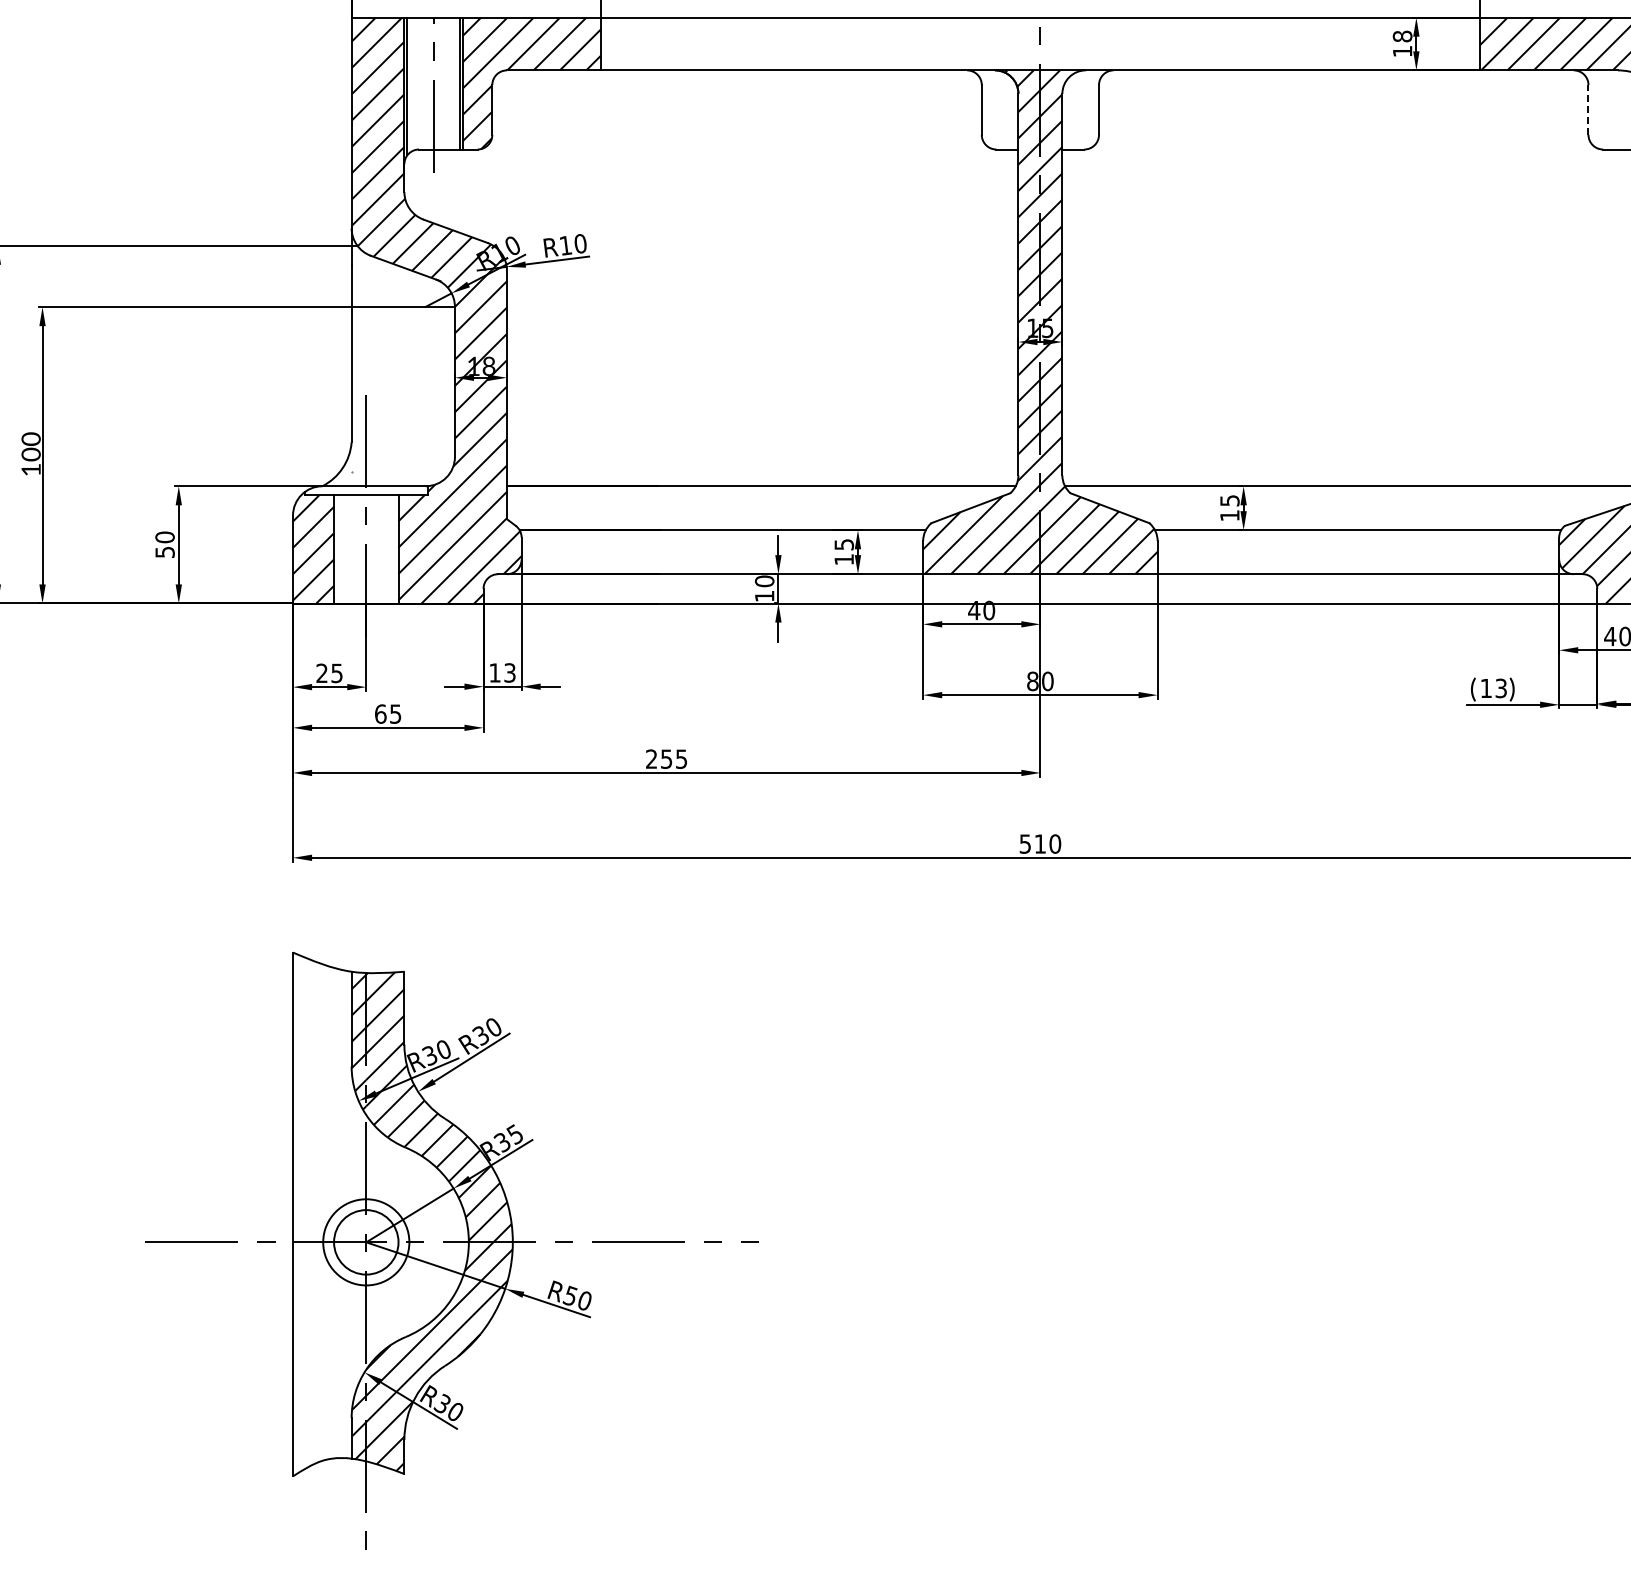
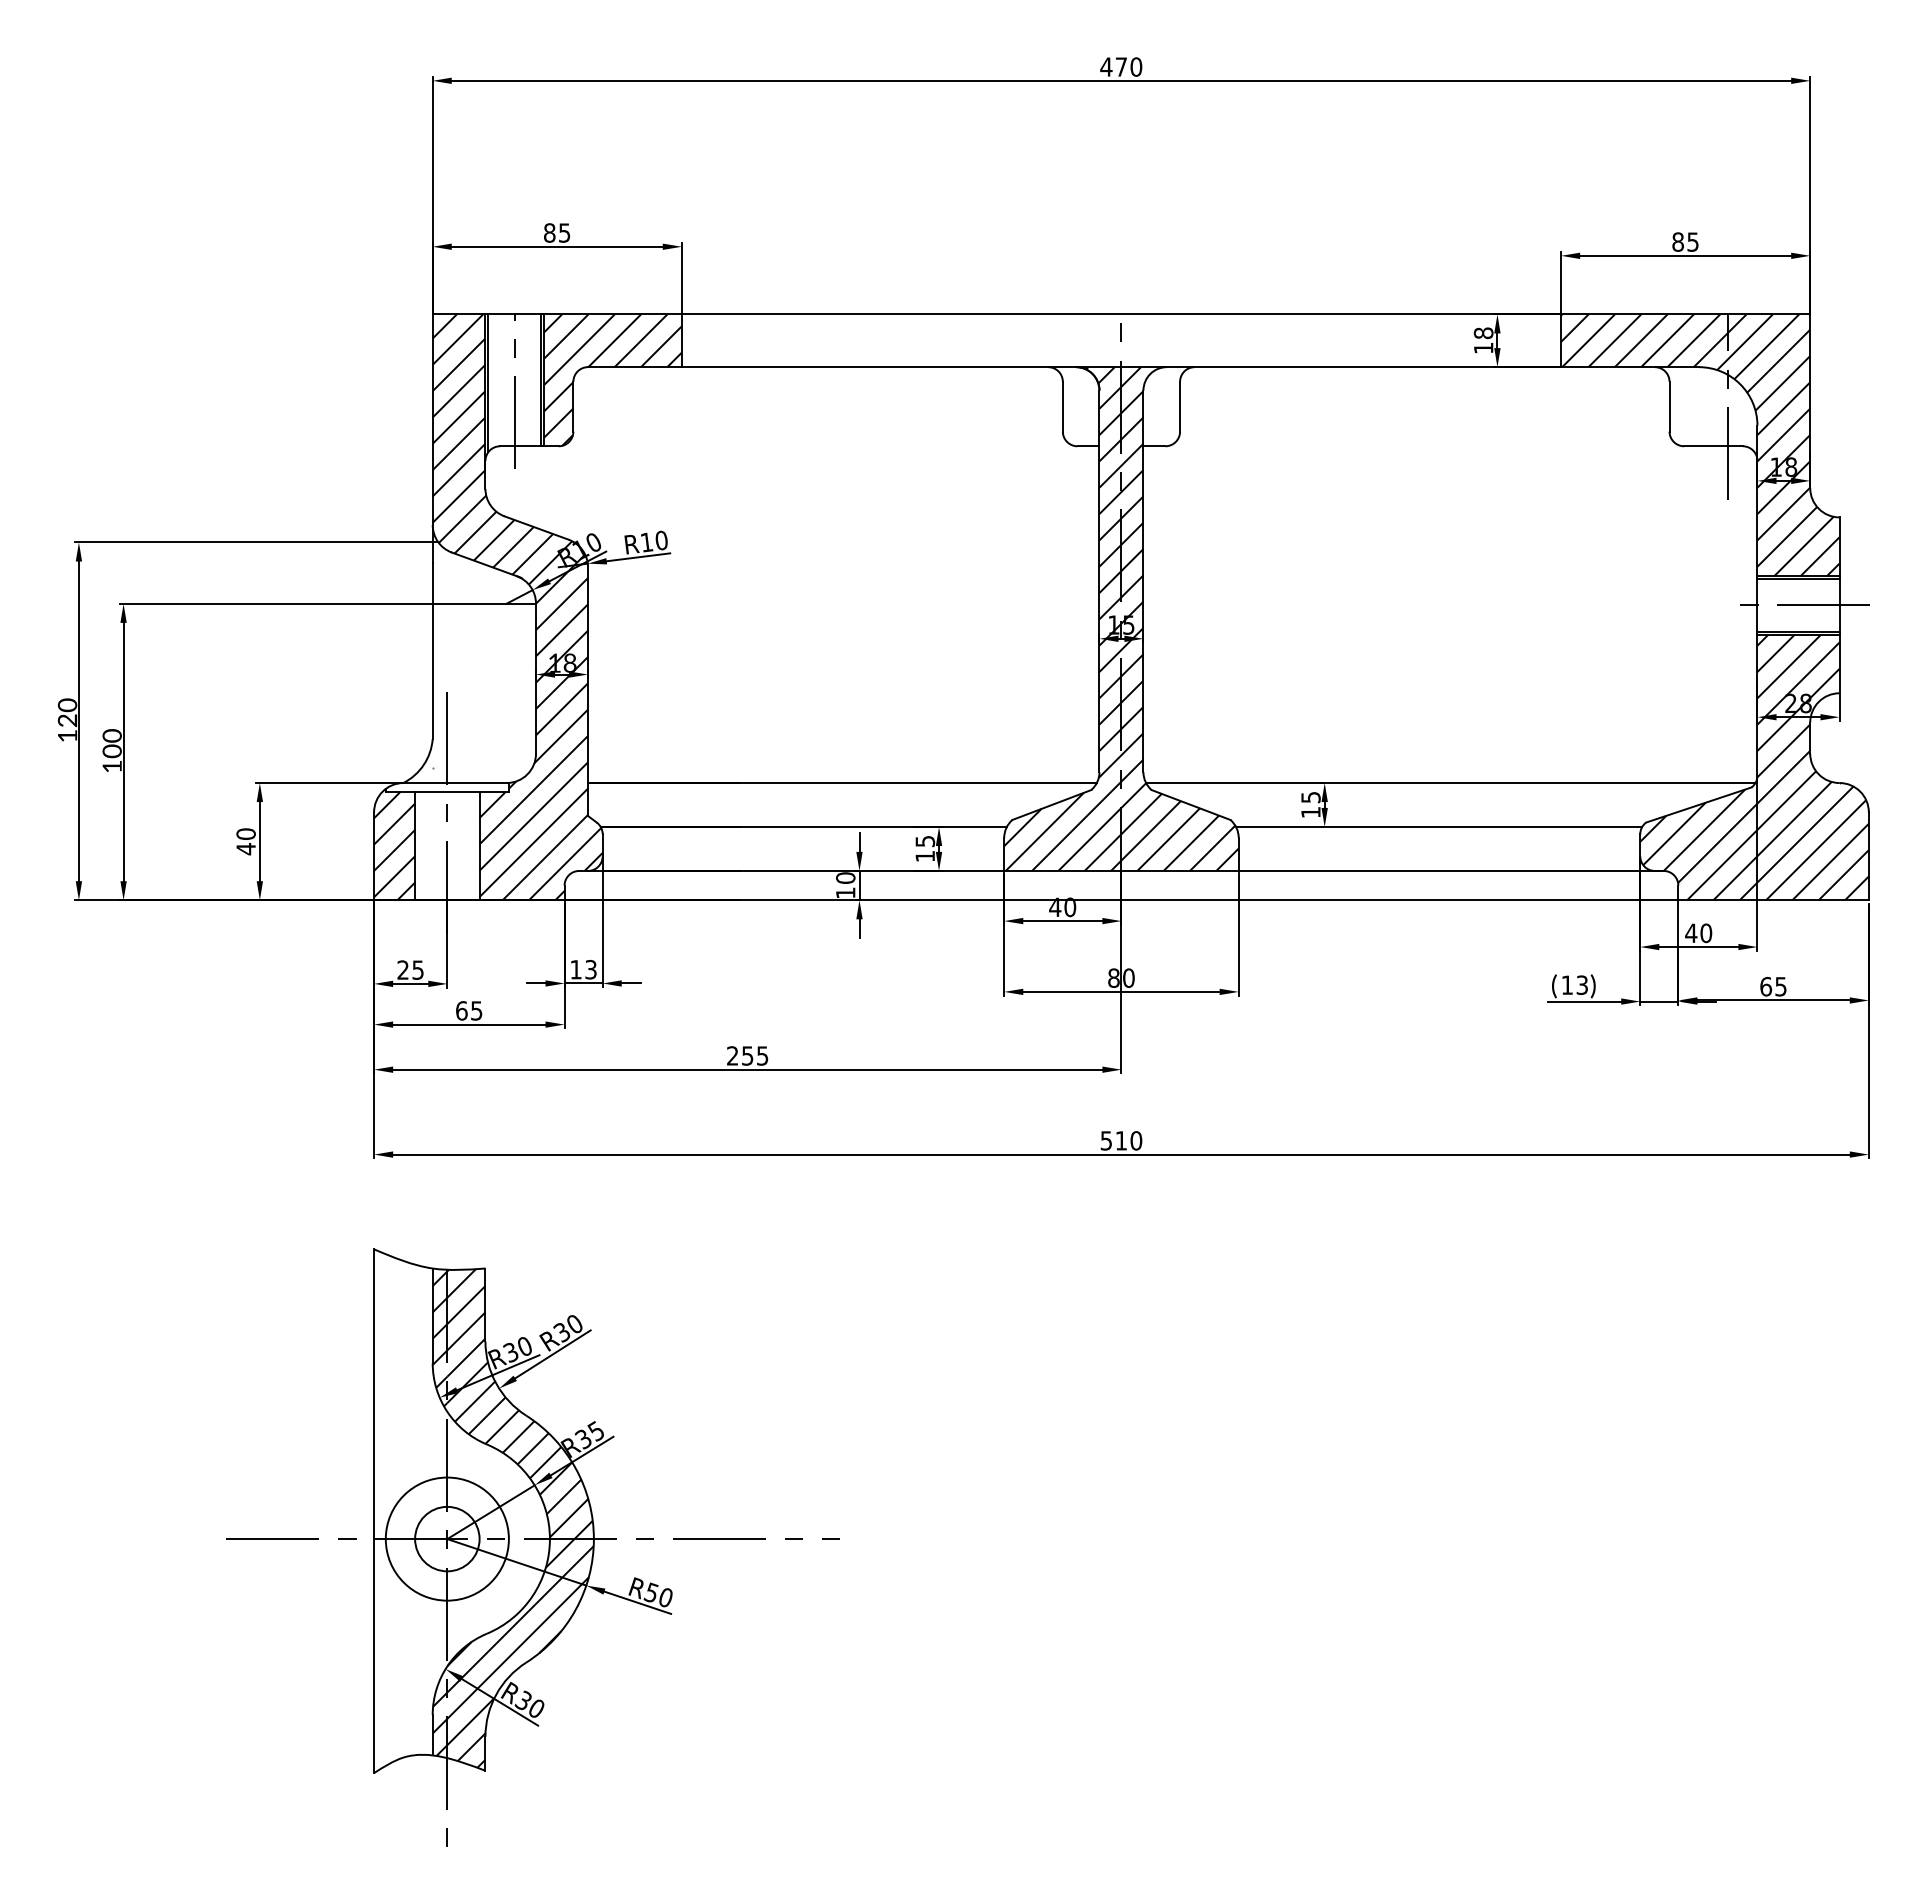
line: (1588, 109) -> (1669, 406), dashed -> solid
text: (164, 552) -> (245, 849), 50 -> 40
circle: (365, 1241) -> (446, 1538), size x1.43

